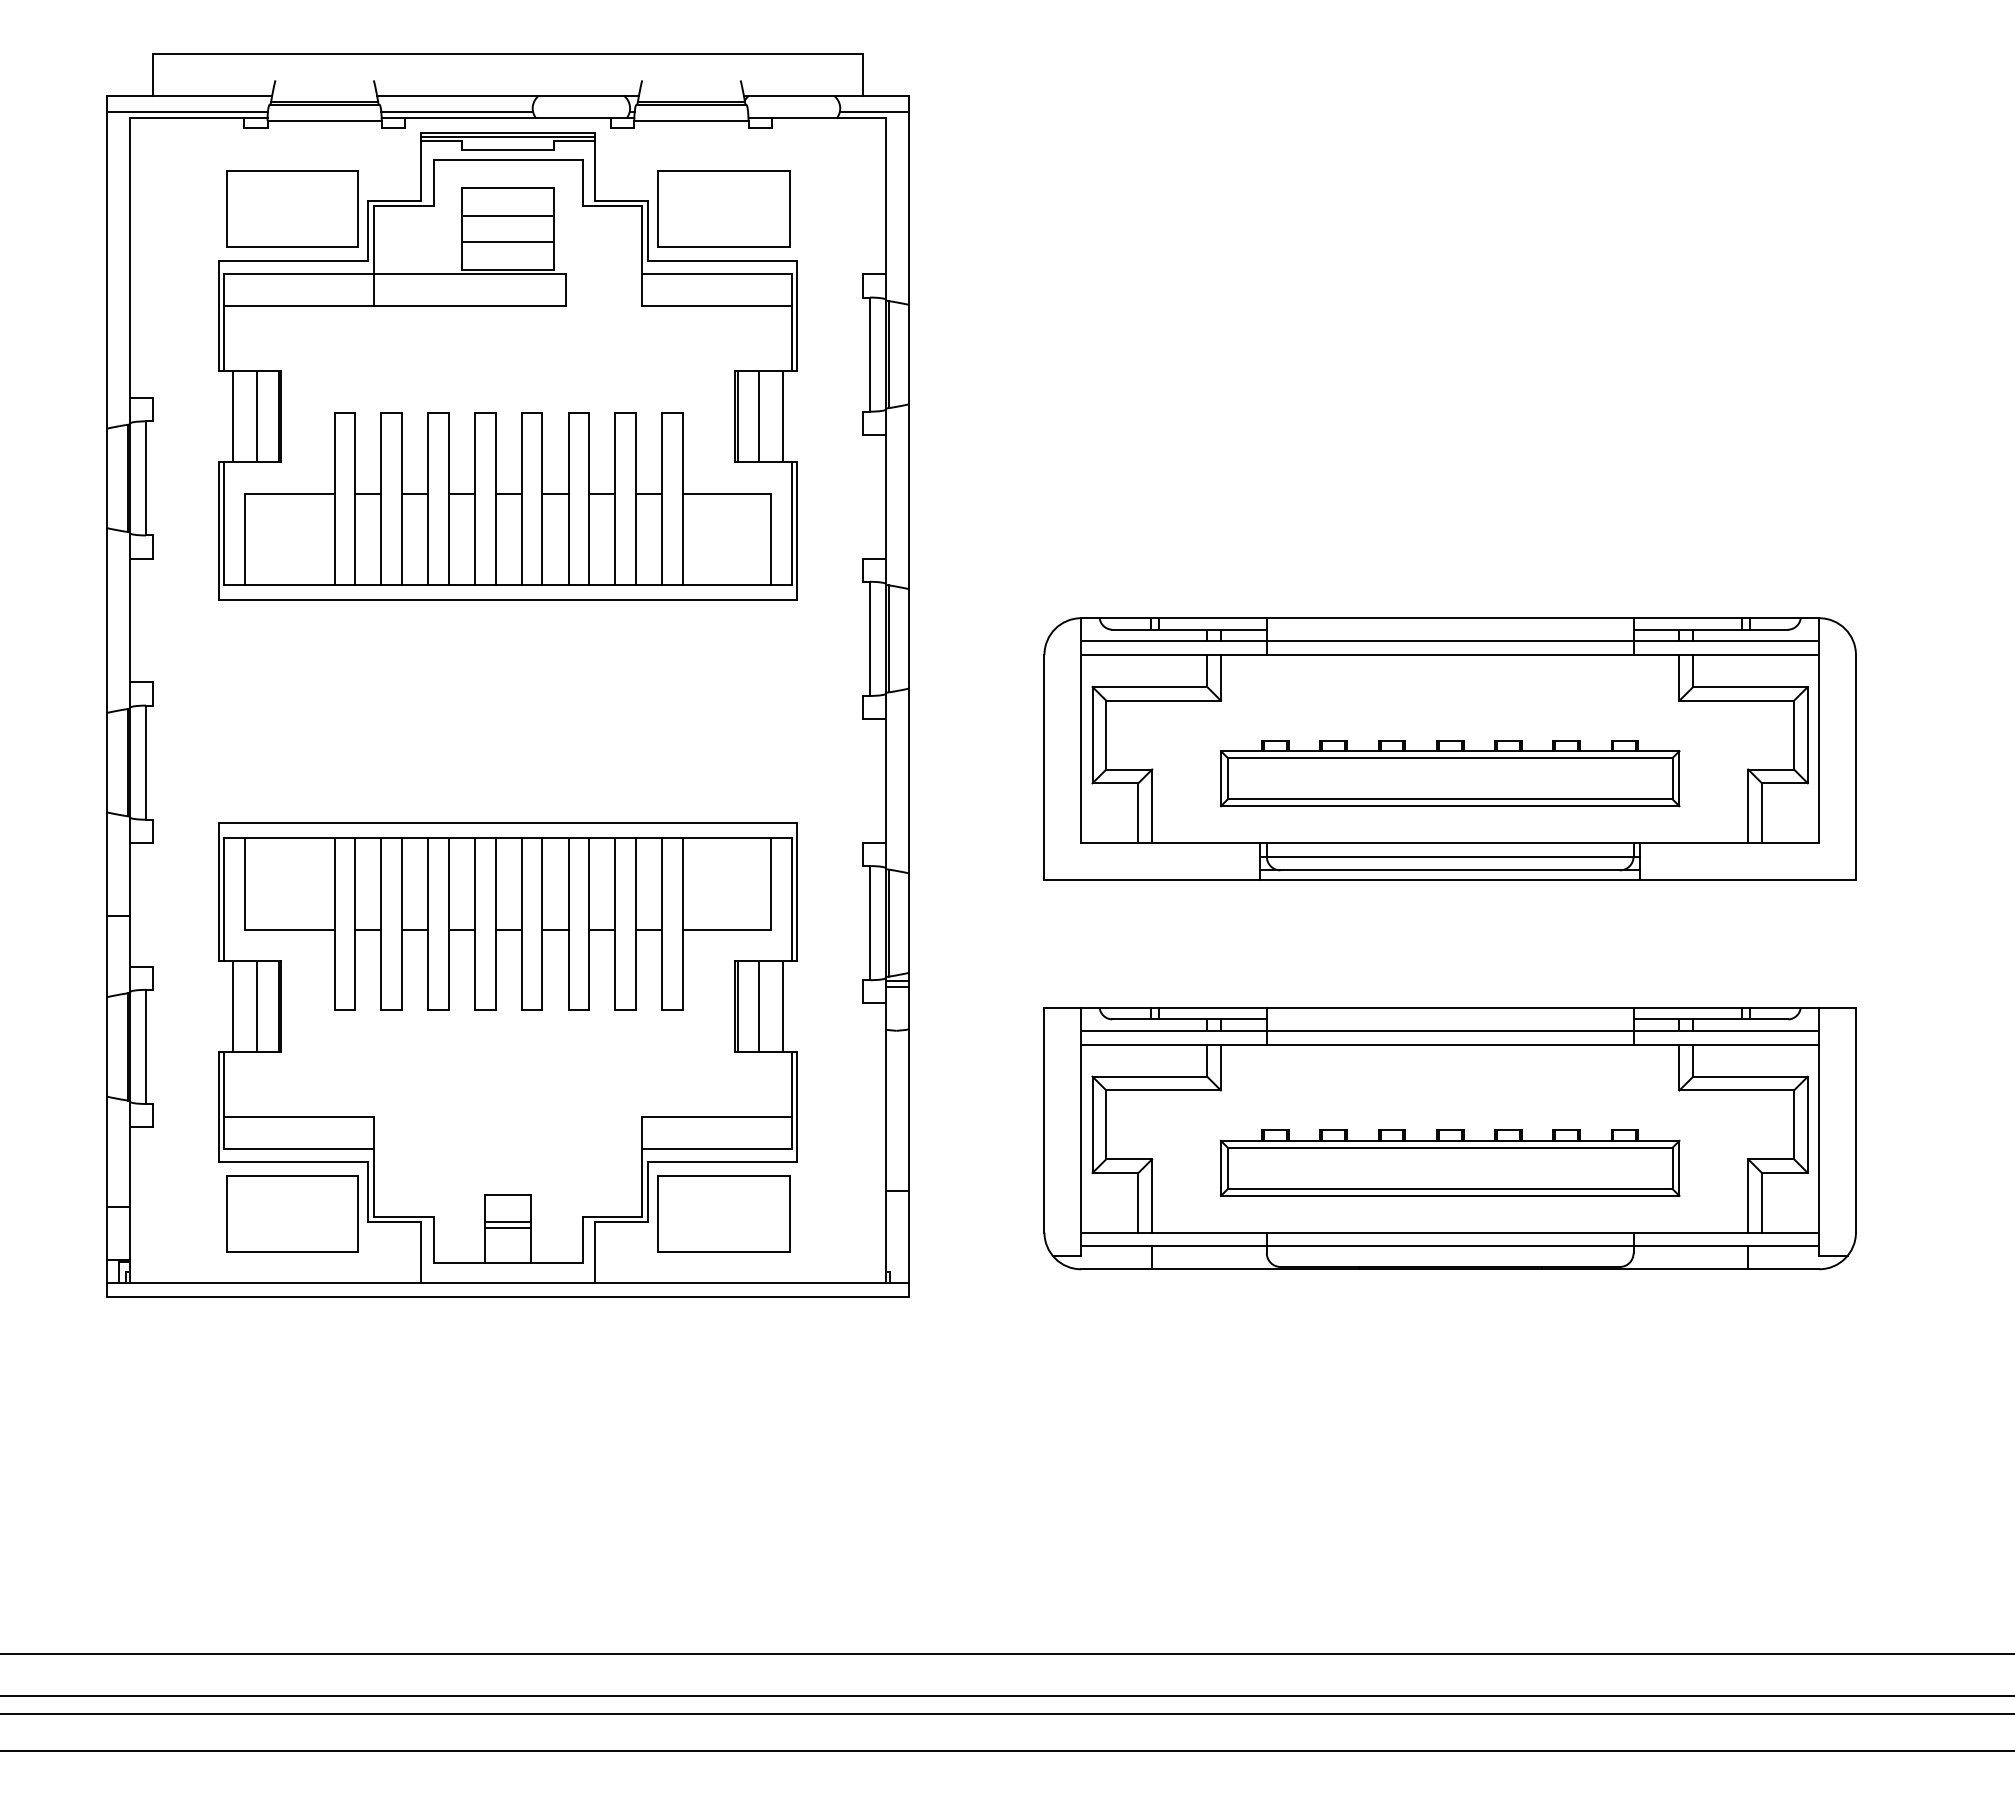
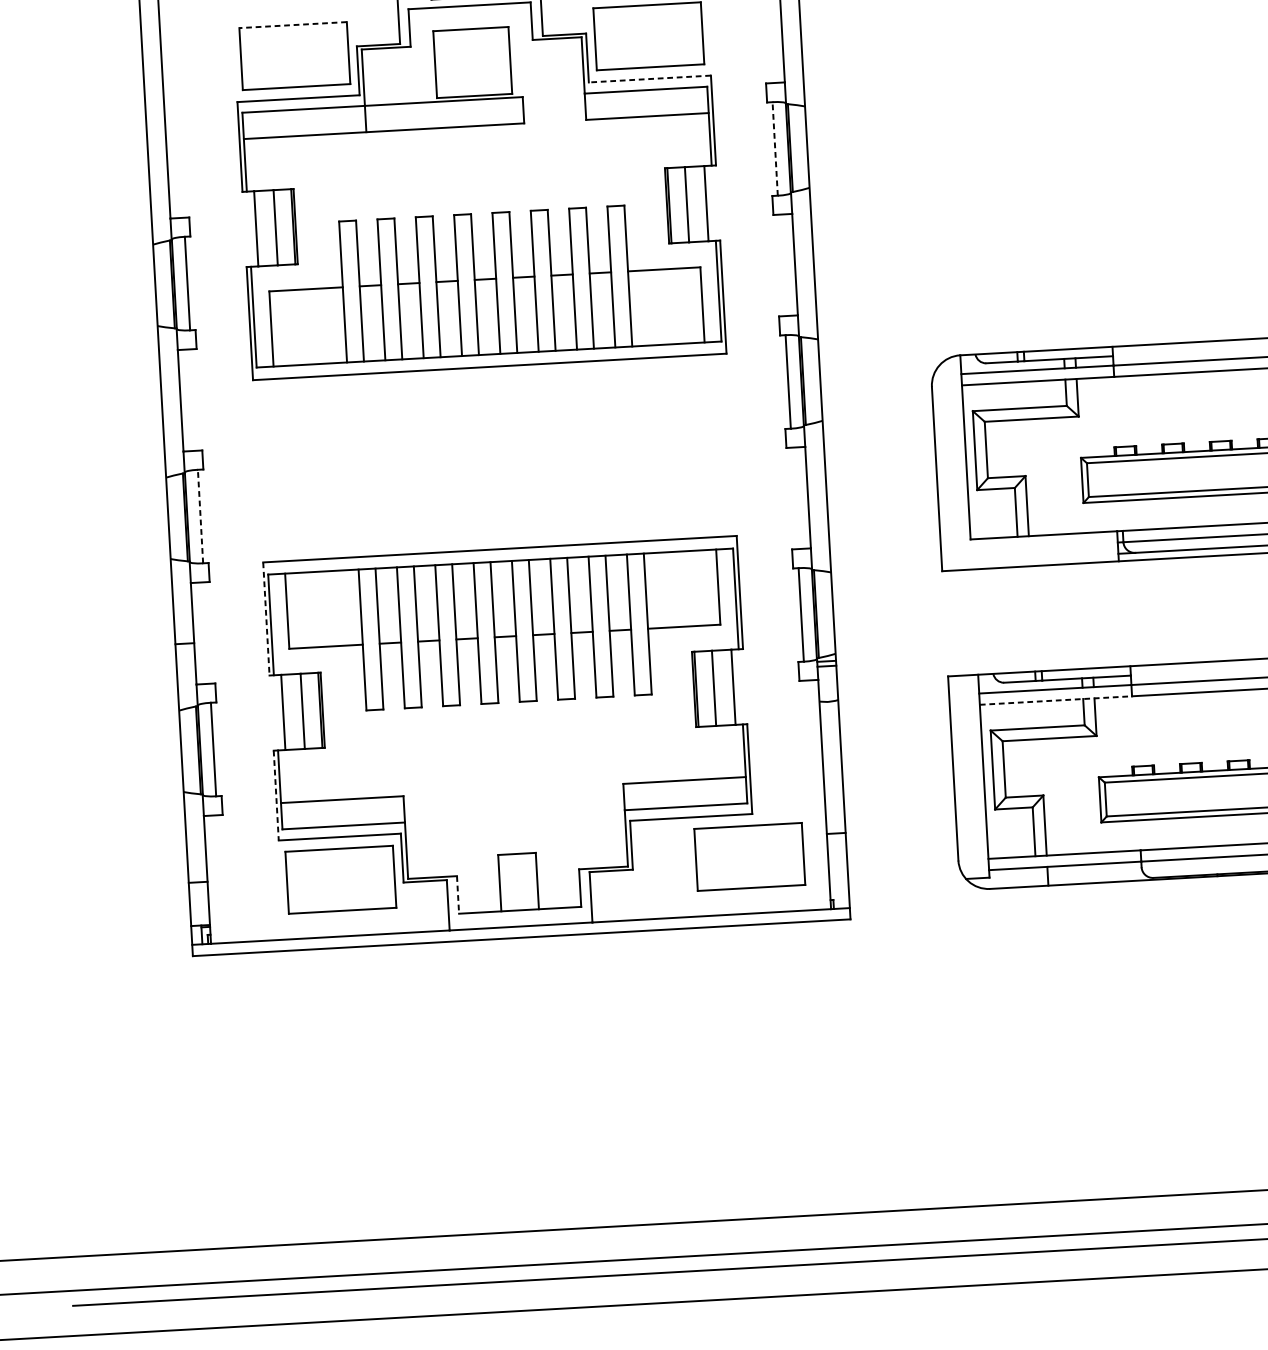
line: (292, 171) -> (293, 25), solid -> dashed
line: (507, 215) -> (471, 51), removed
line: (507, 242) -> (472, 73), removed
line: (722, 261) -> (650, 79), solid -> dashed
line: (870, 354) -> (775, 148), solid -> dashed
line: (146, 762) -> (200, 516), solid -> dashed
line: (219, 892) -> (266, 619), solid -> dashed
line: (1173, 1044) -> (1055, 700), solid -> dashed
line: (219, 1107) -> (276, 795), solid -> dashed
part: (723, 1213) -> (749, 856), moved
line: (507, 1222) -> (517, 876), removed
line: (507, 1227) -> (518, 880), removed
line: (433, 1240) -> (458, 895), solid -> dashed

